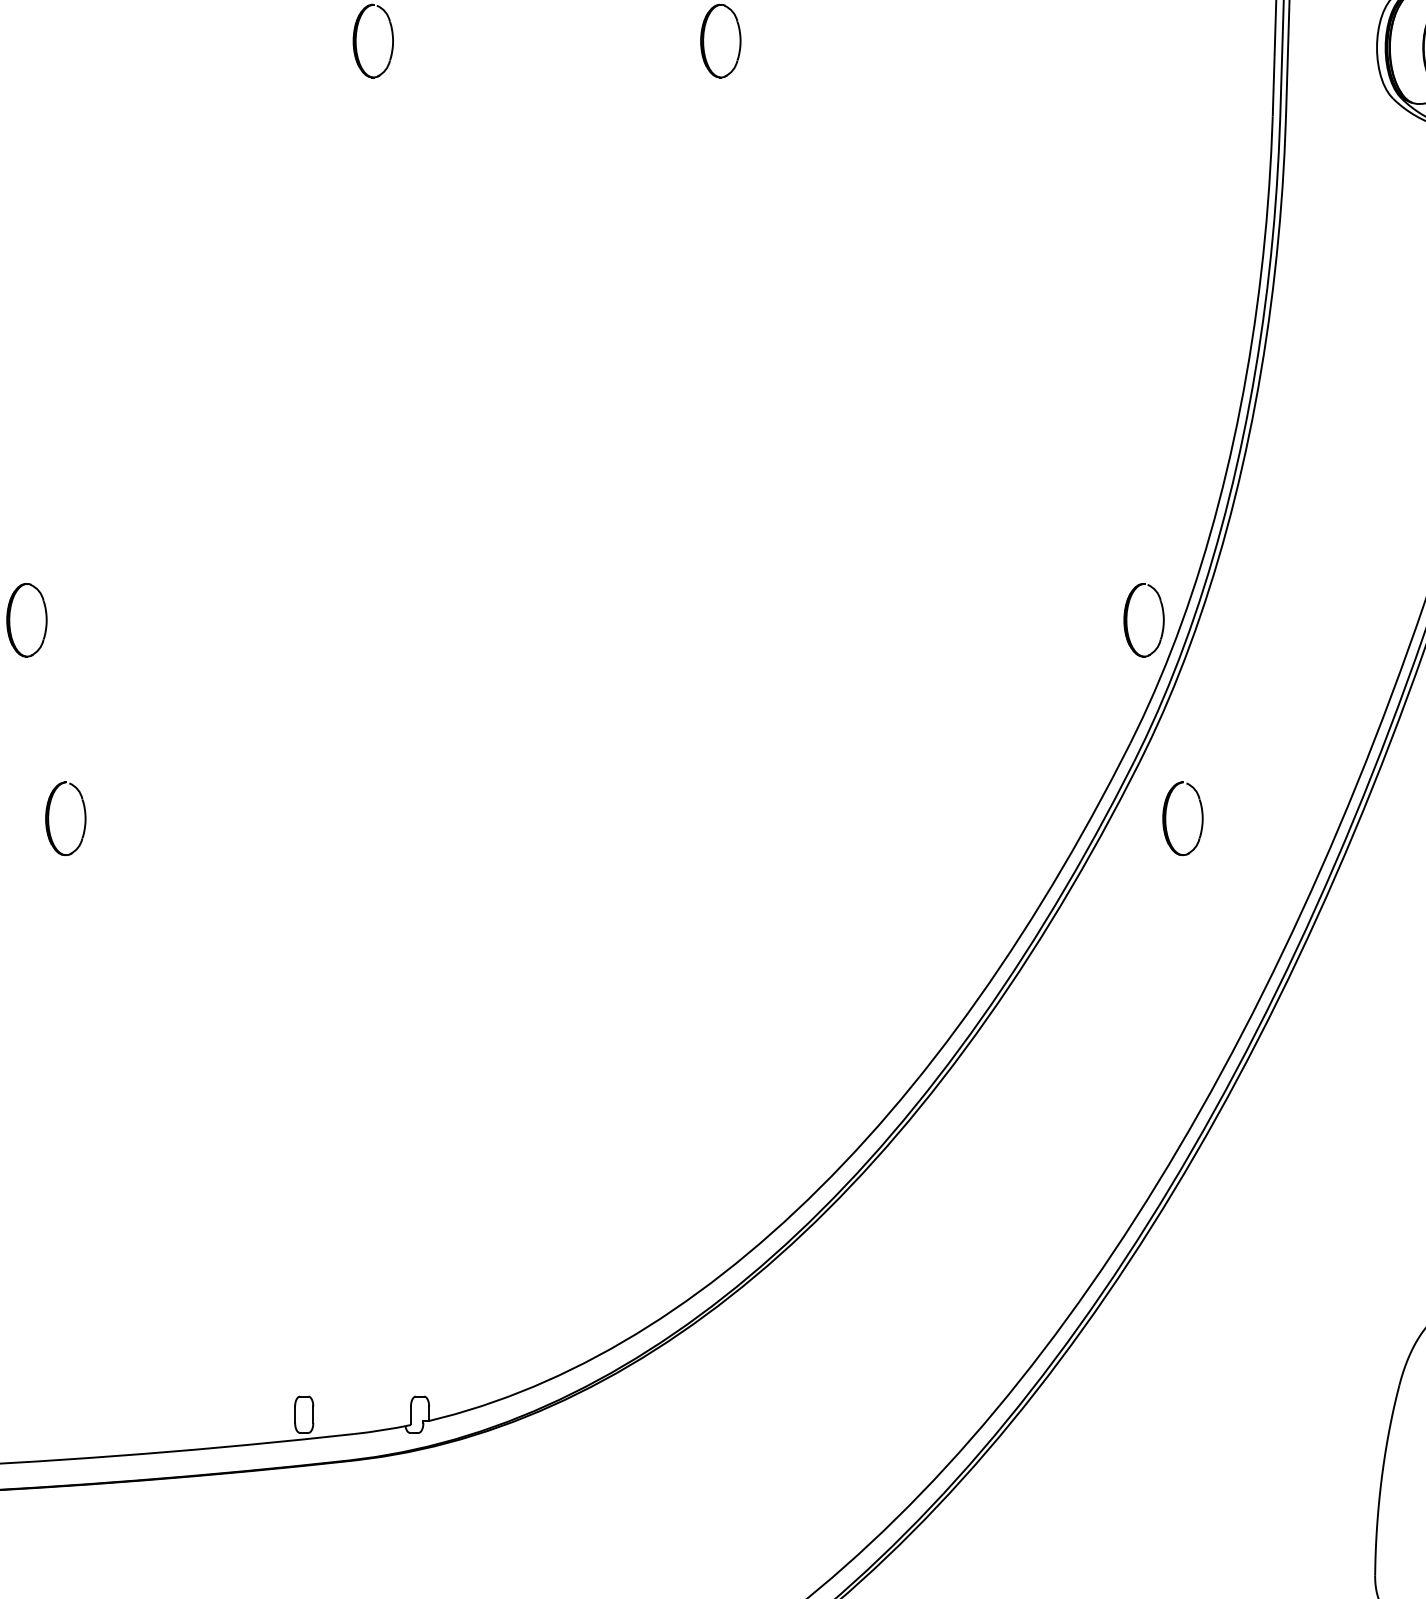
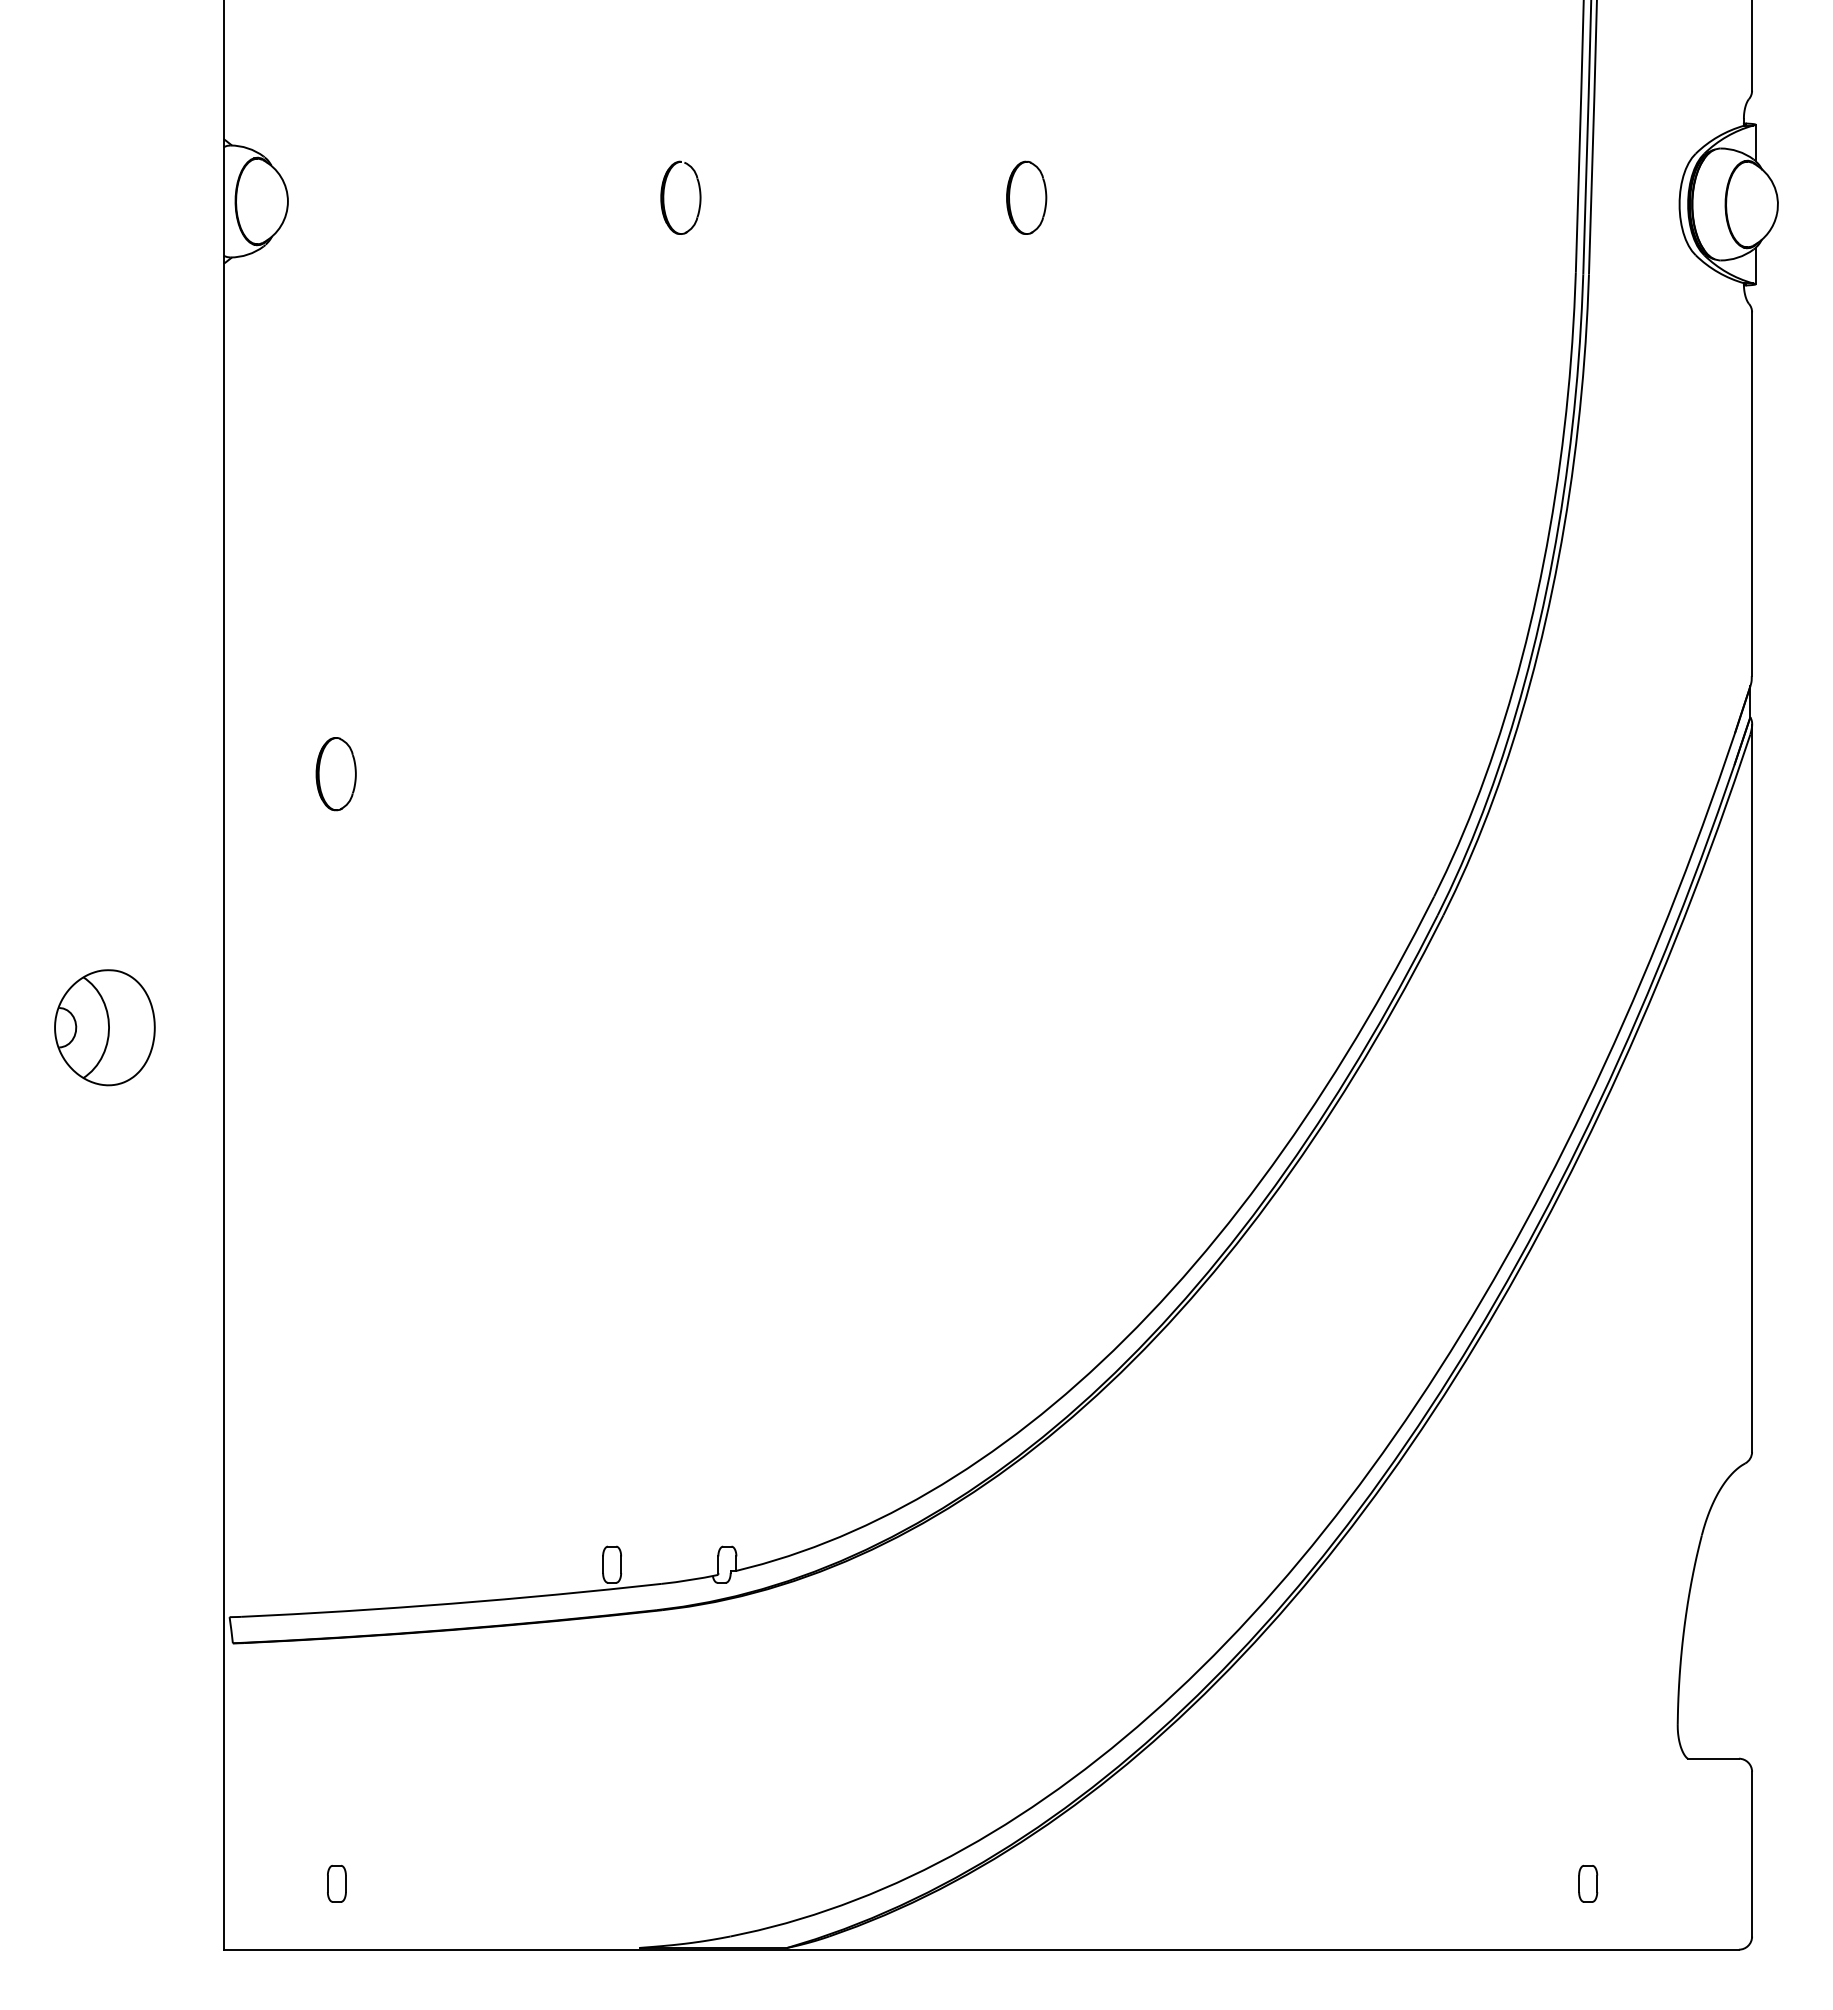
part: (1127, 620) -> (1431, 774), removed
part: (49, 818) -> (358, 971), removed
part: (1165, 818) -> (1469, 971), removed

